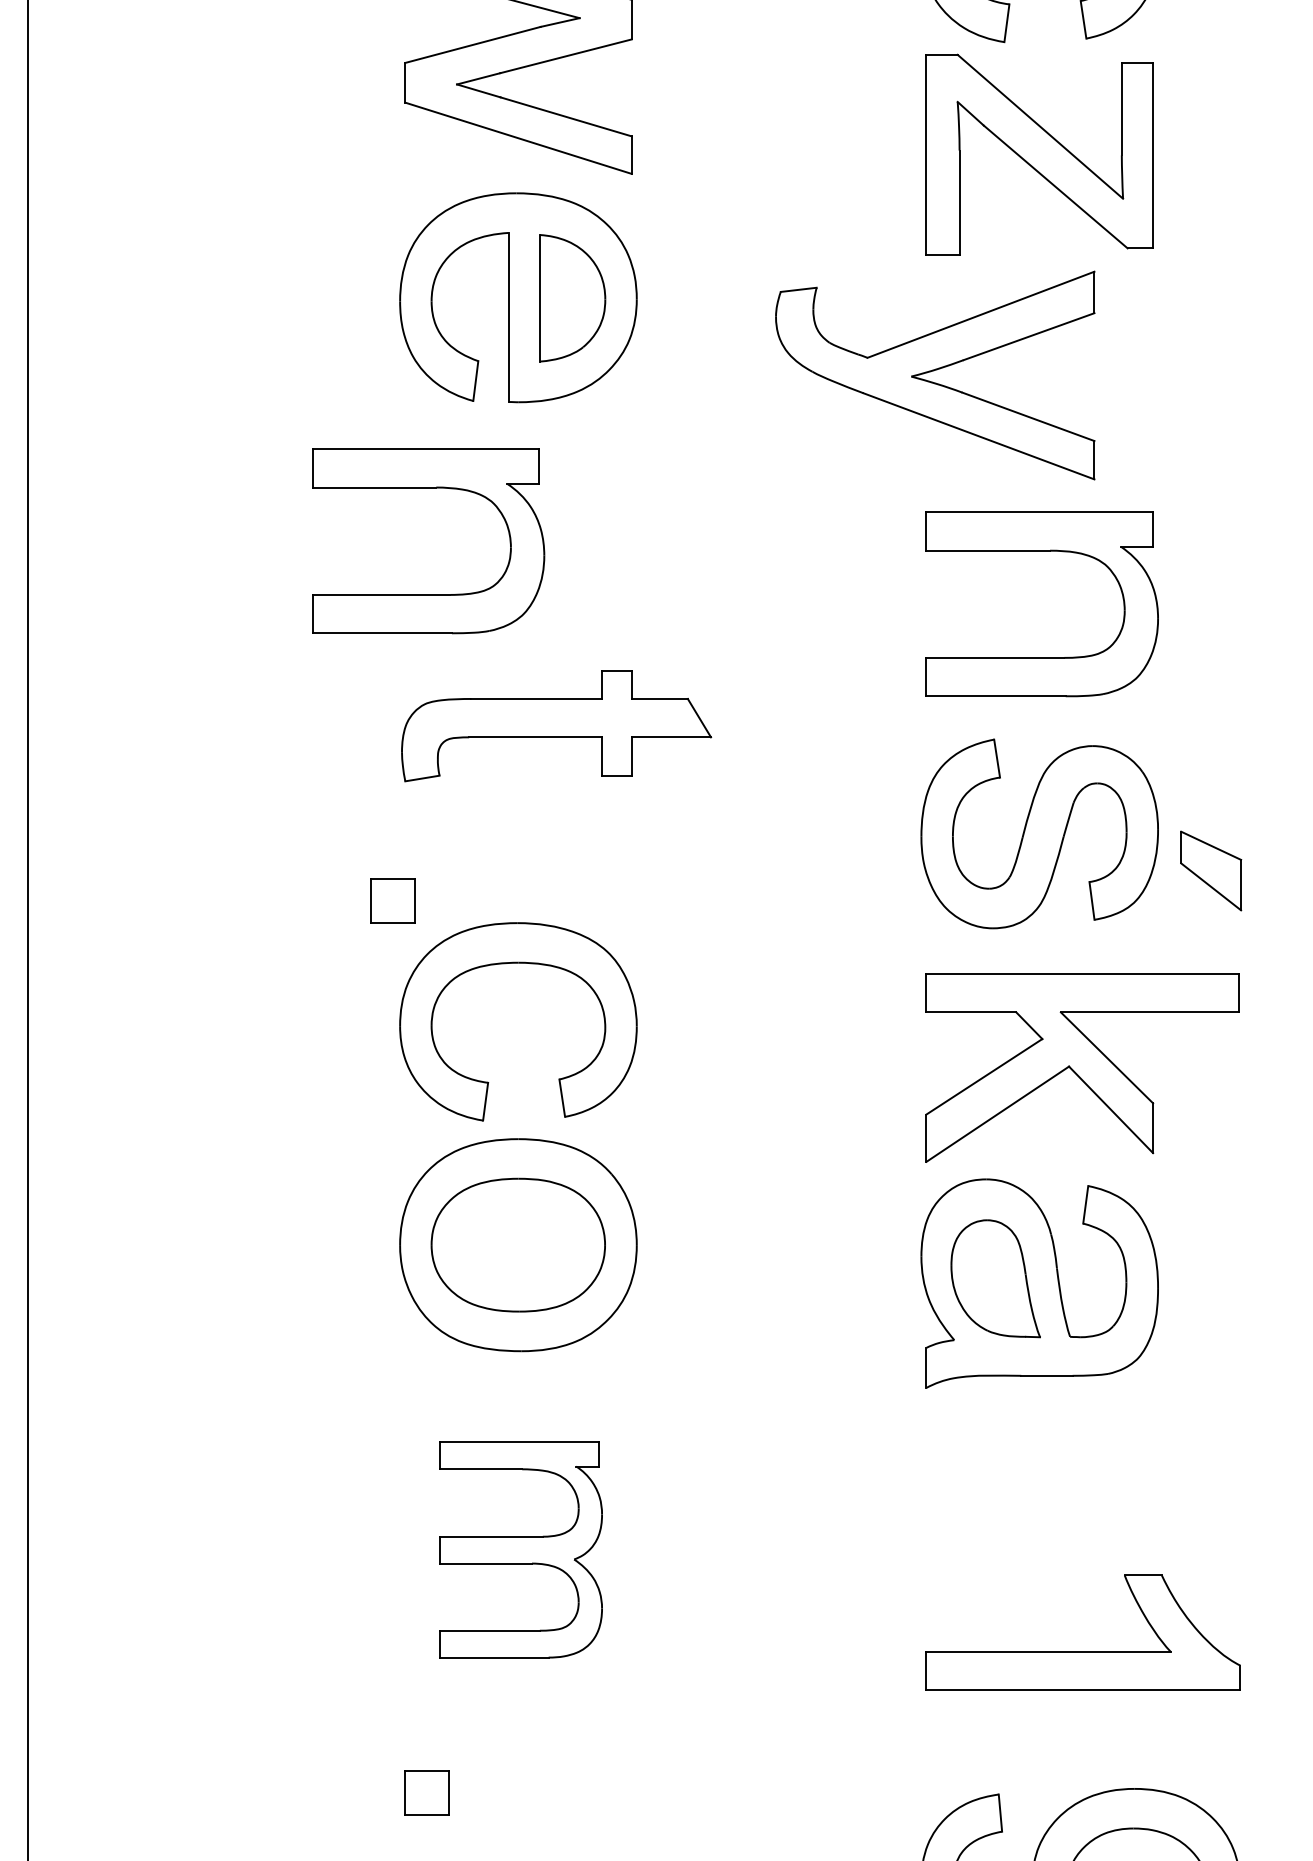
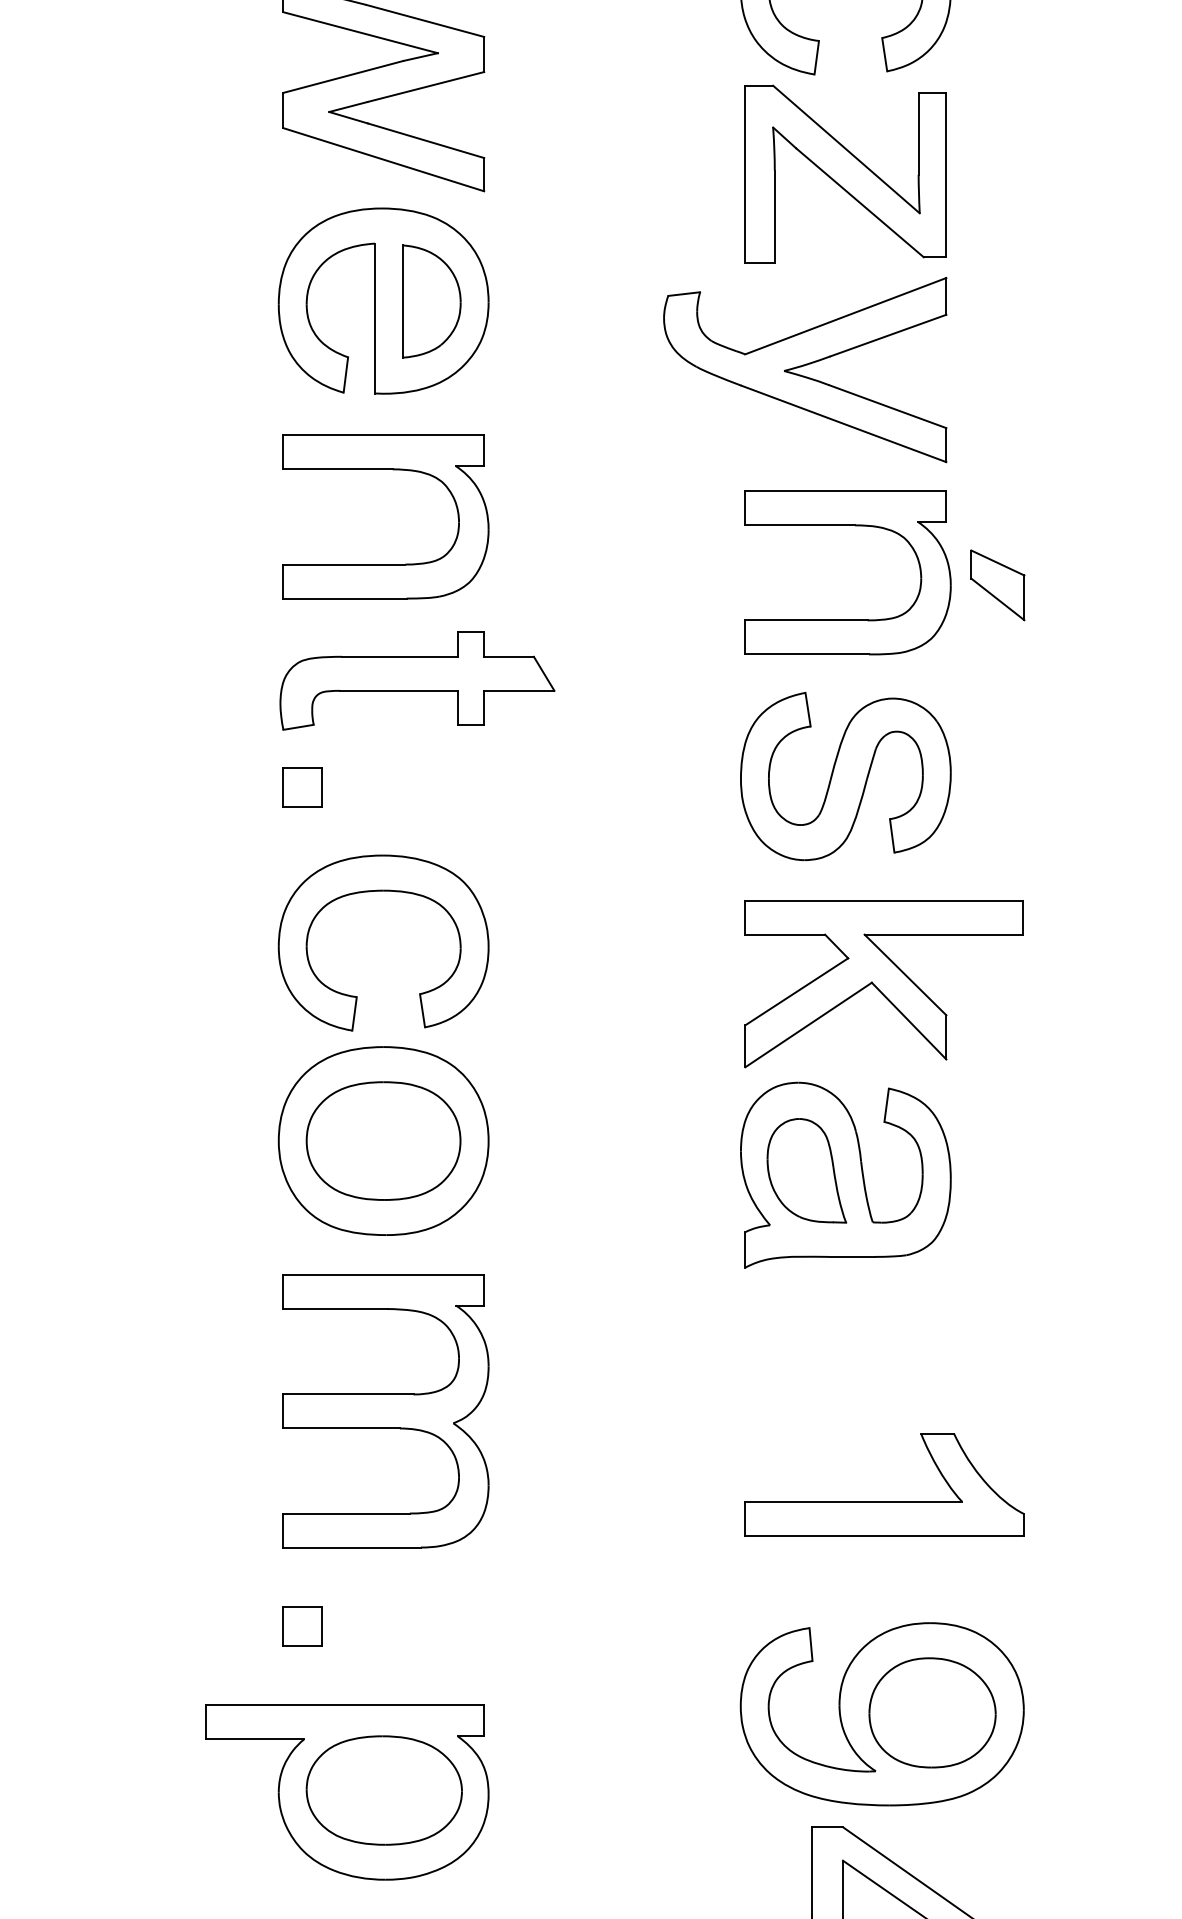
part: (935, 376) -> (805, 370), moved
part: (437, 488) -> (393, 470), moved
part: (1210, 871) -> (997, 585), moved
part: (393, 901) -> (302, 787), moved
part: (520, 1550) -> (385, 1411), size x1.43

